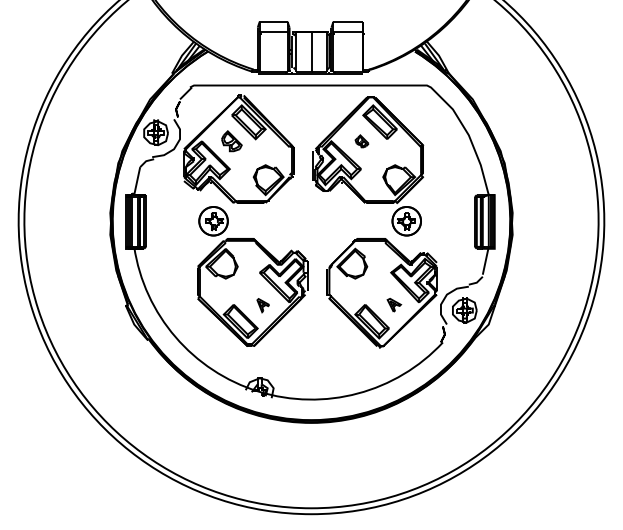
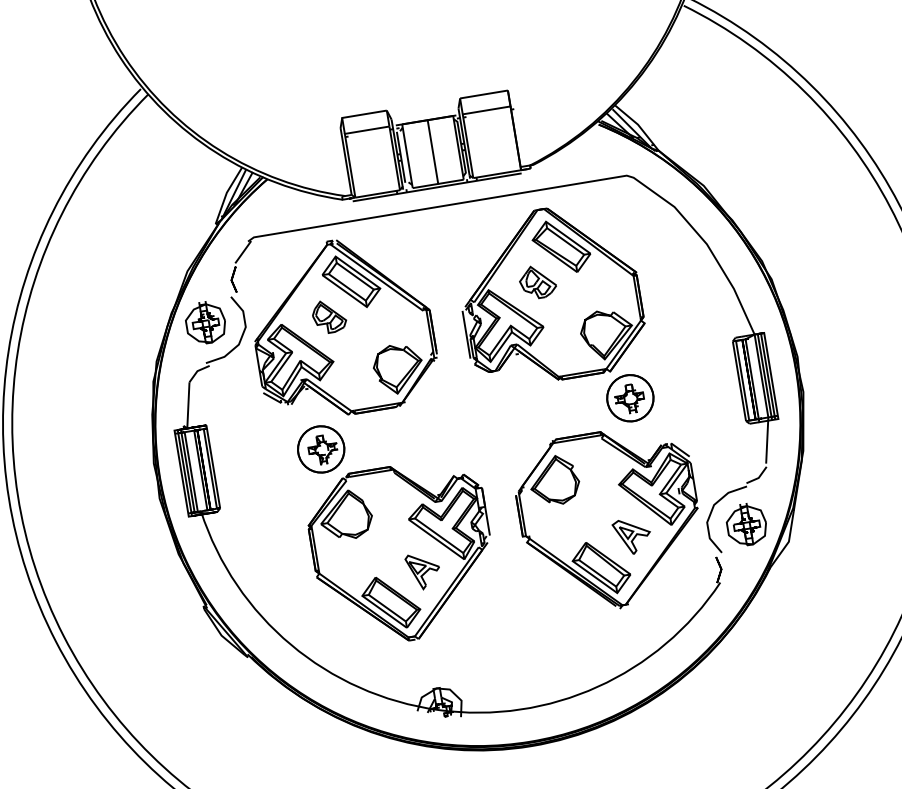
part: (361, 141) -> (536, 282), size x1.67
part: (394, 304) -> (632, 534), size x1.67
part: (262, 305) -> (421, 571), size x1.67

